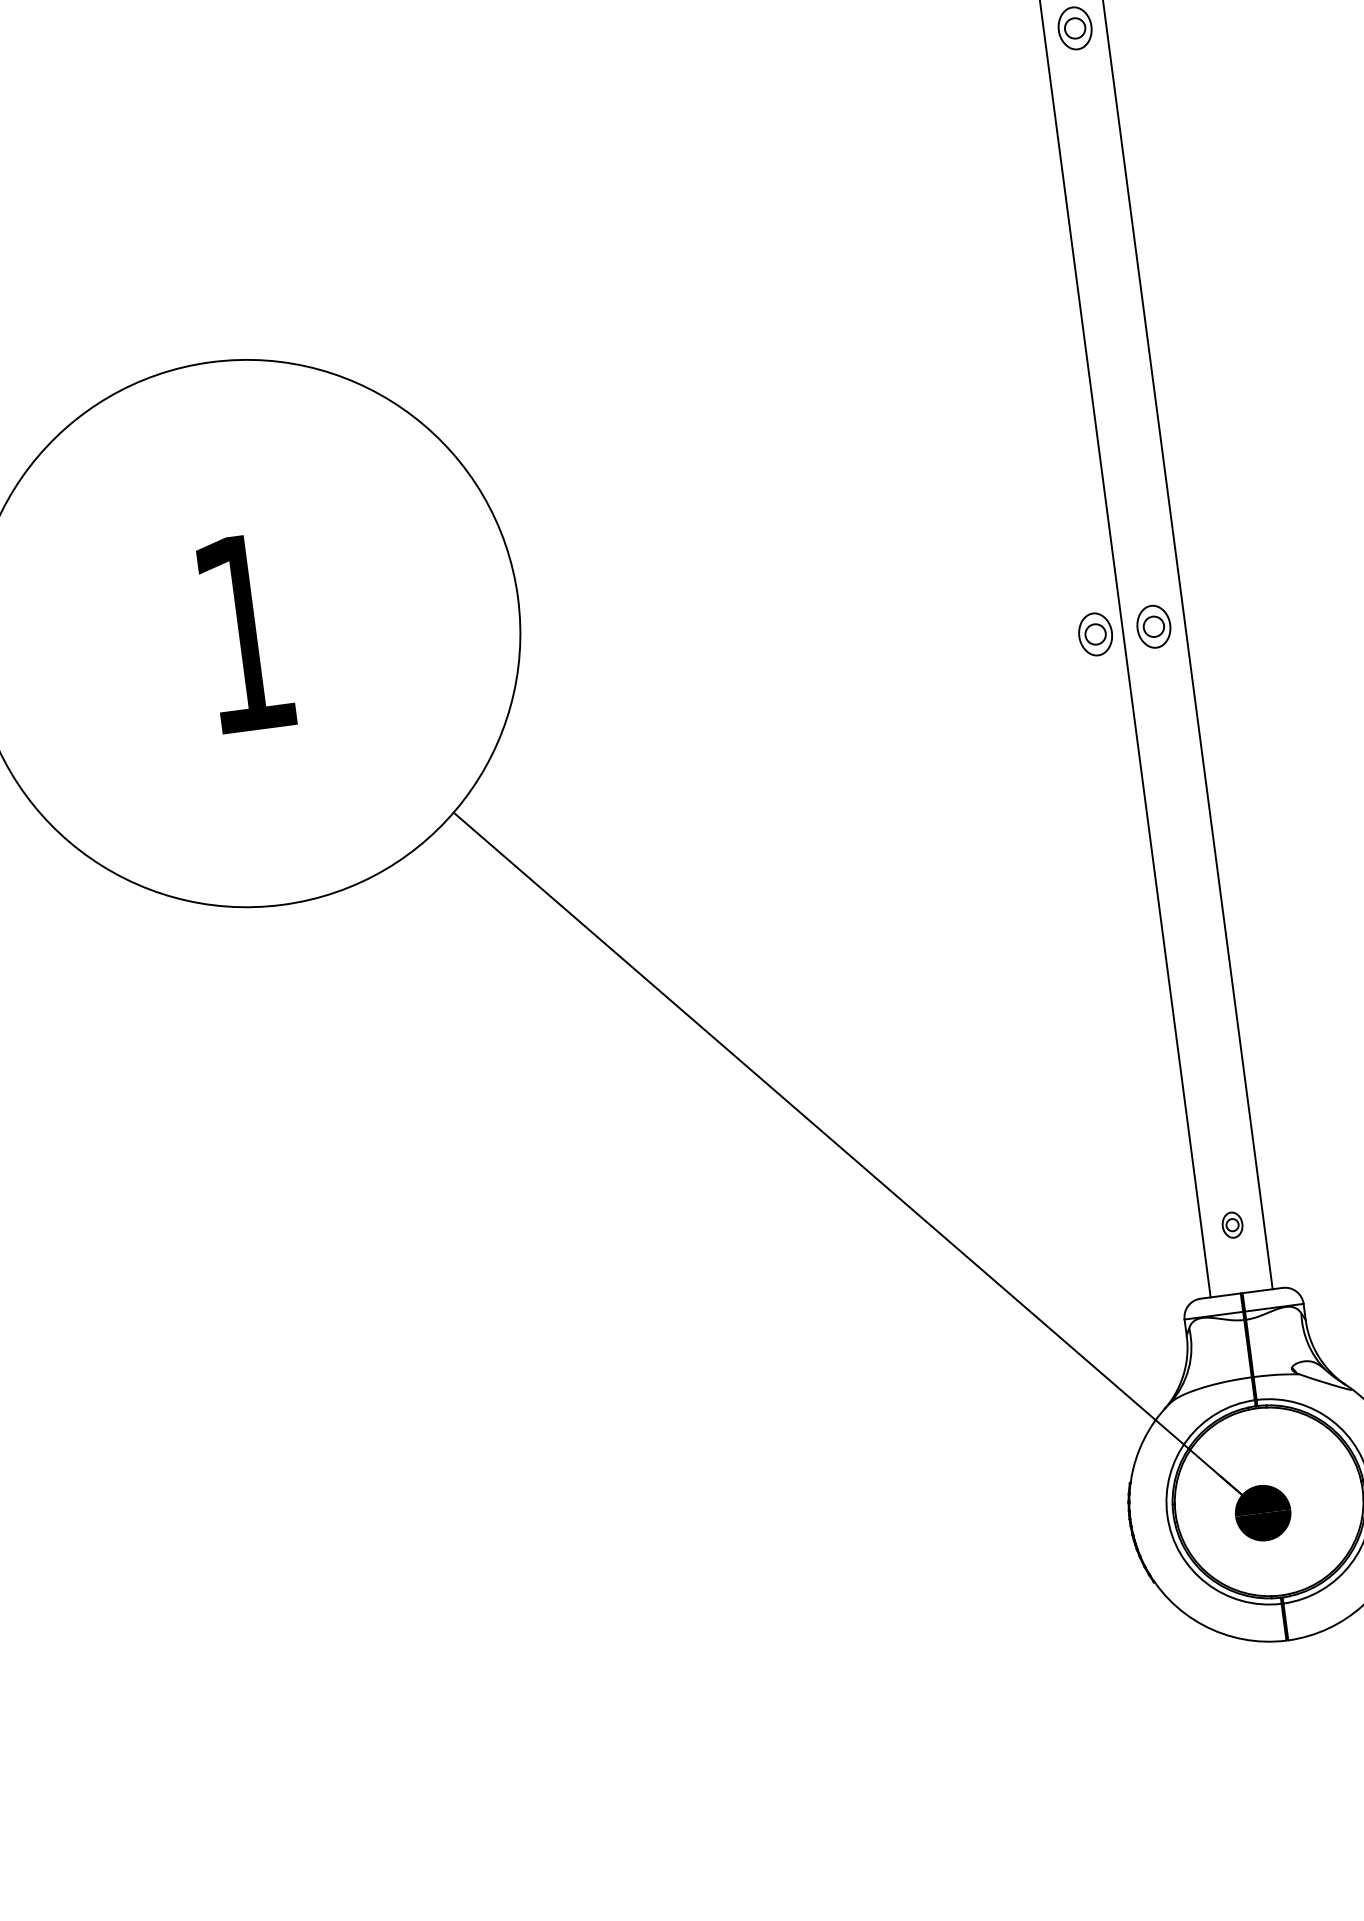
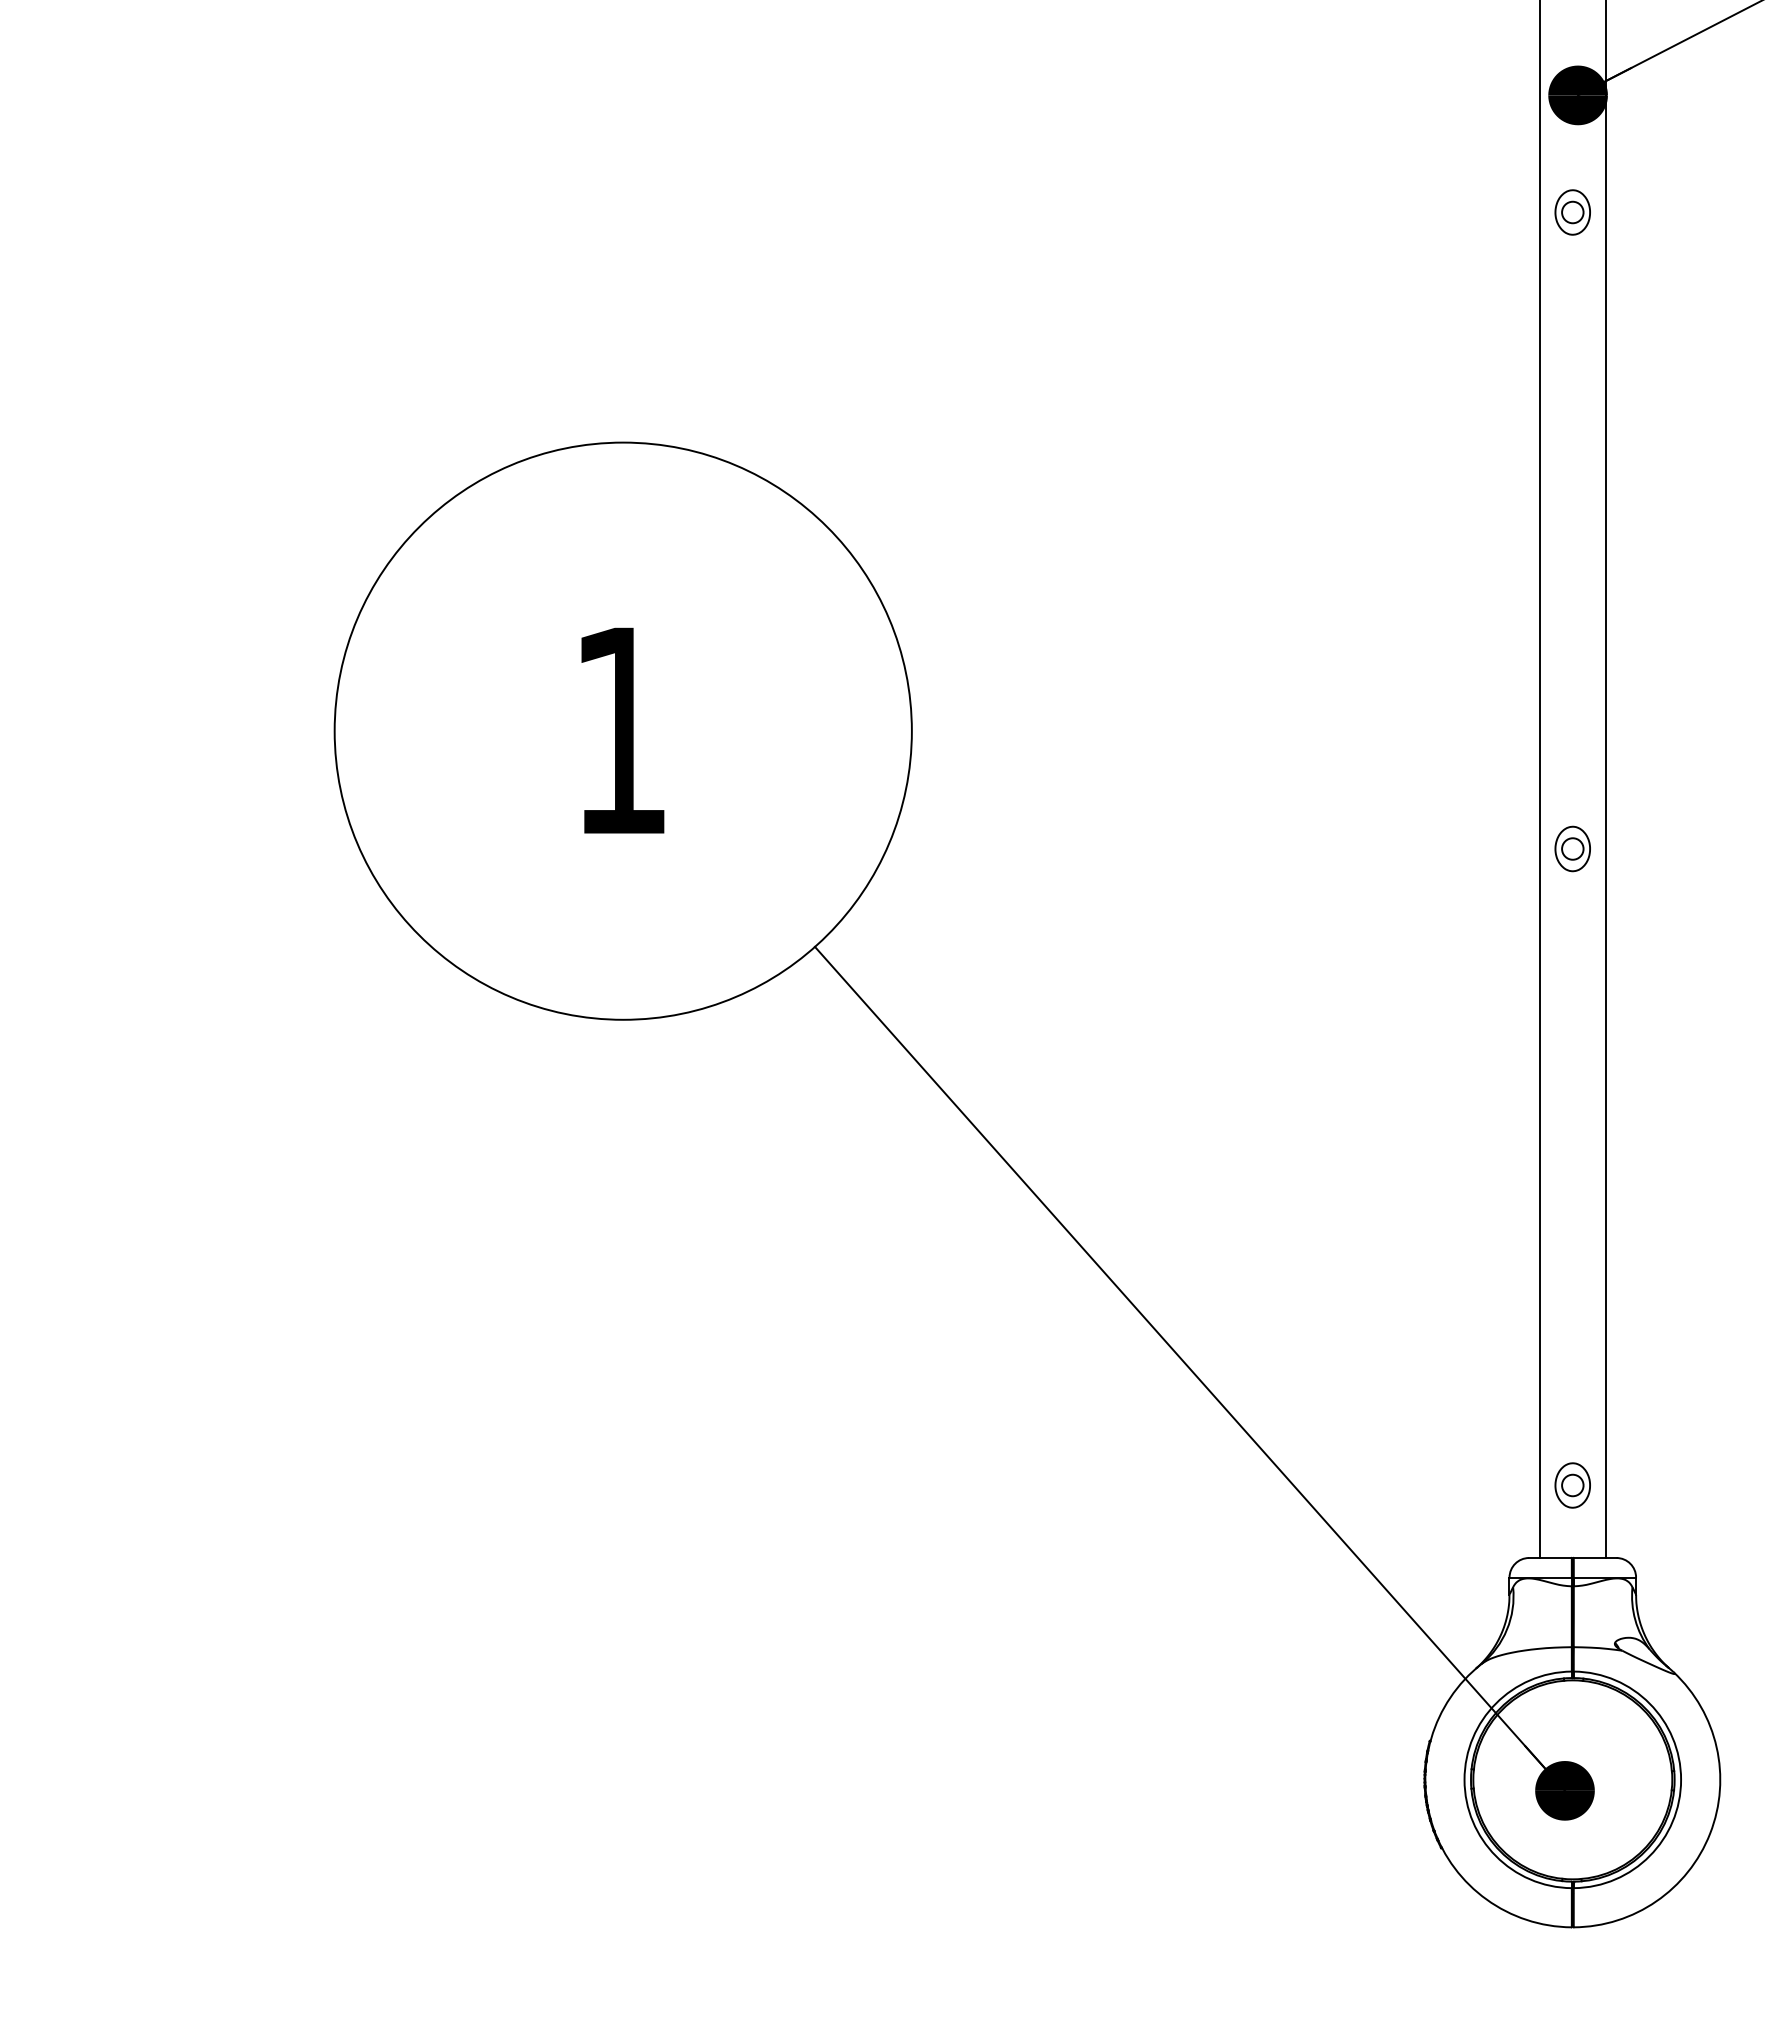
part: (1095, 634) -> (1510, 848), removed
part: (1232, 1225) -> (1572, 1485), size x1.67

